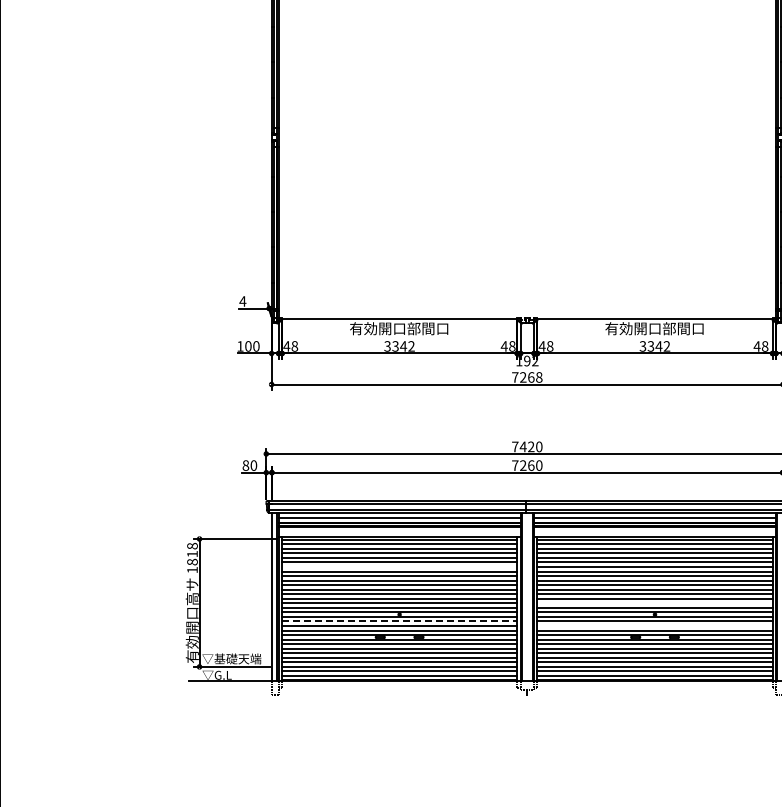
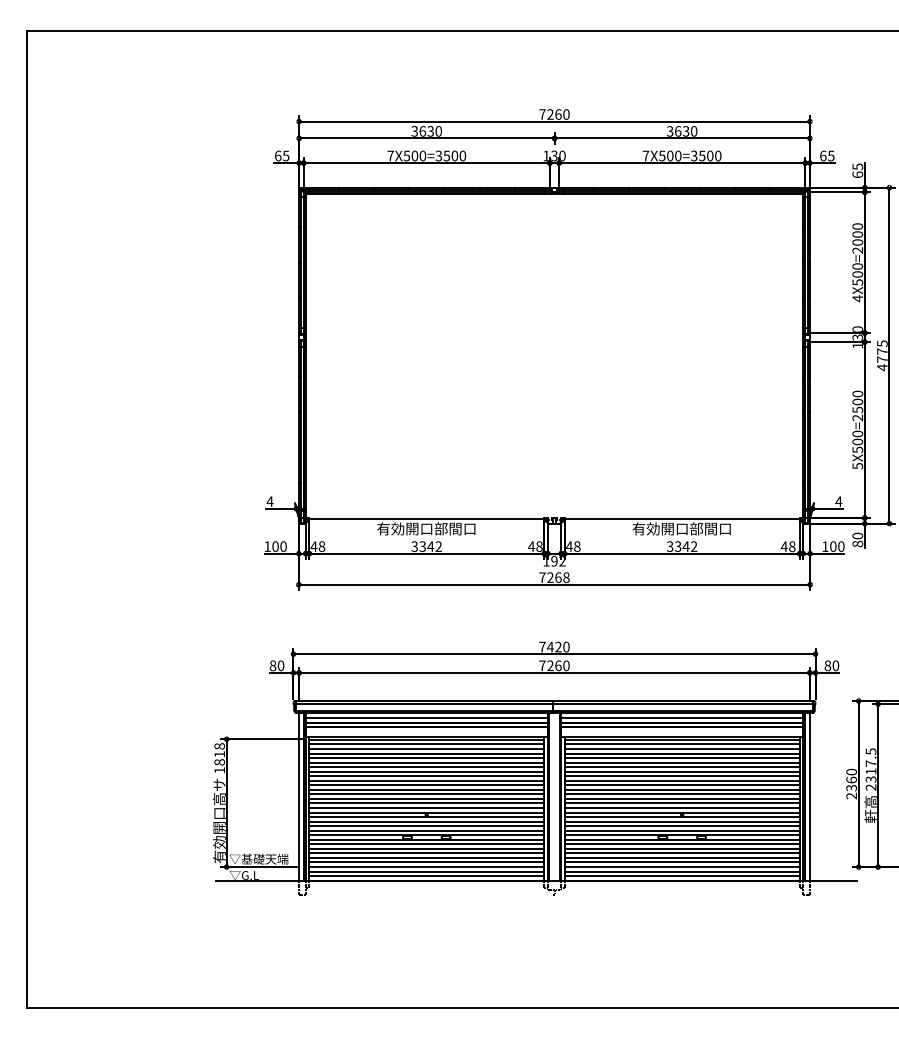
line: (399, 567) -> (426, 767), added
line: (654, 603) -> (681, 803), added
line: (399, 621) -> (426, 821), dashed -> solid
line: (654, 626) -> (681, 826), added

